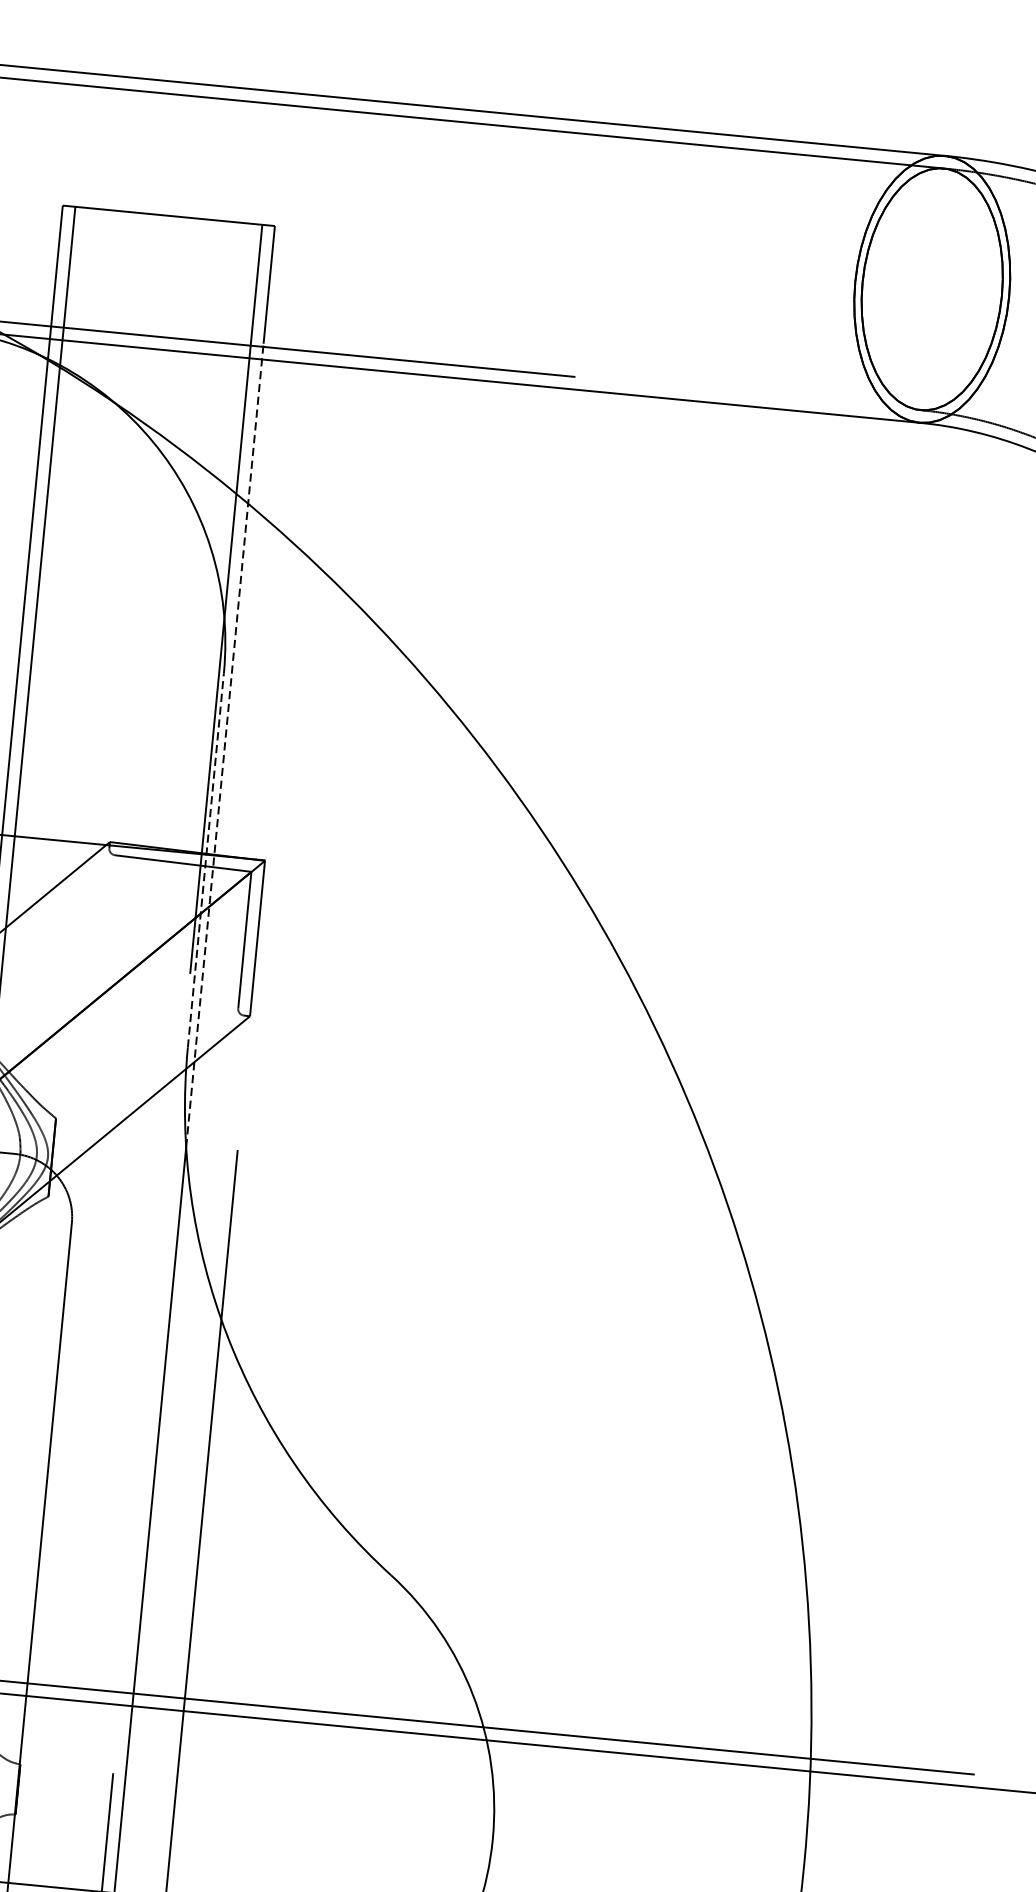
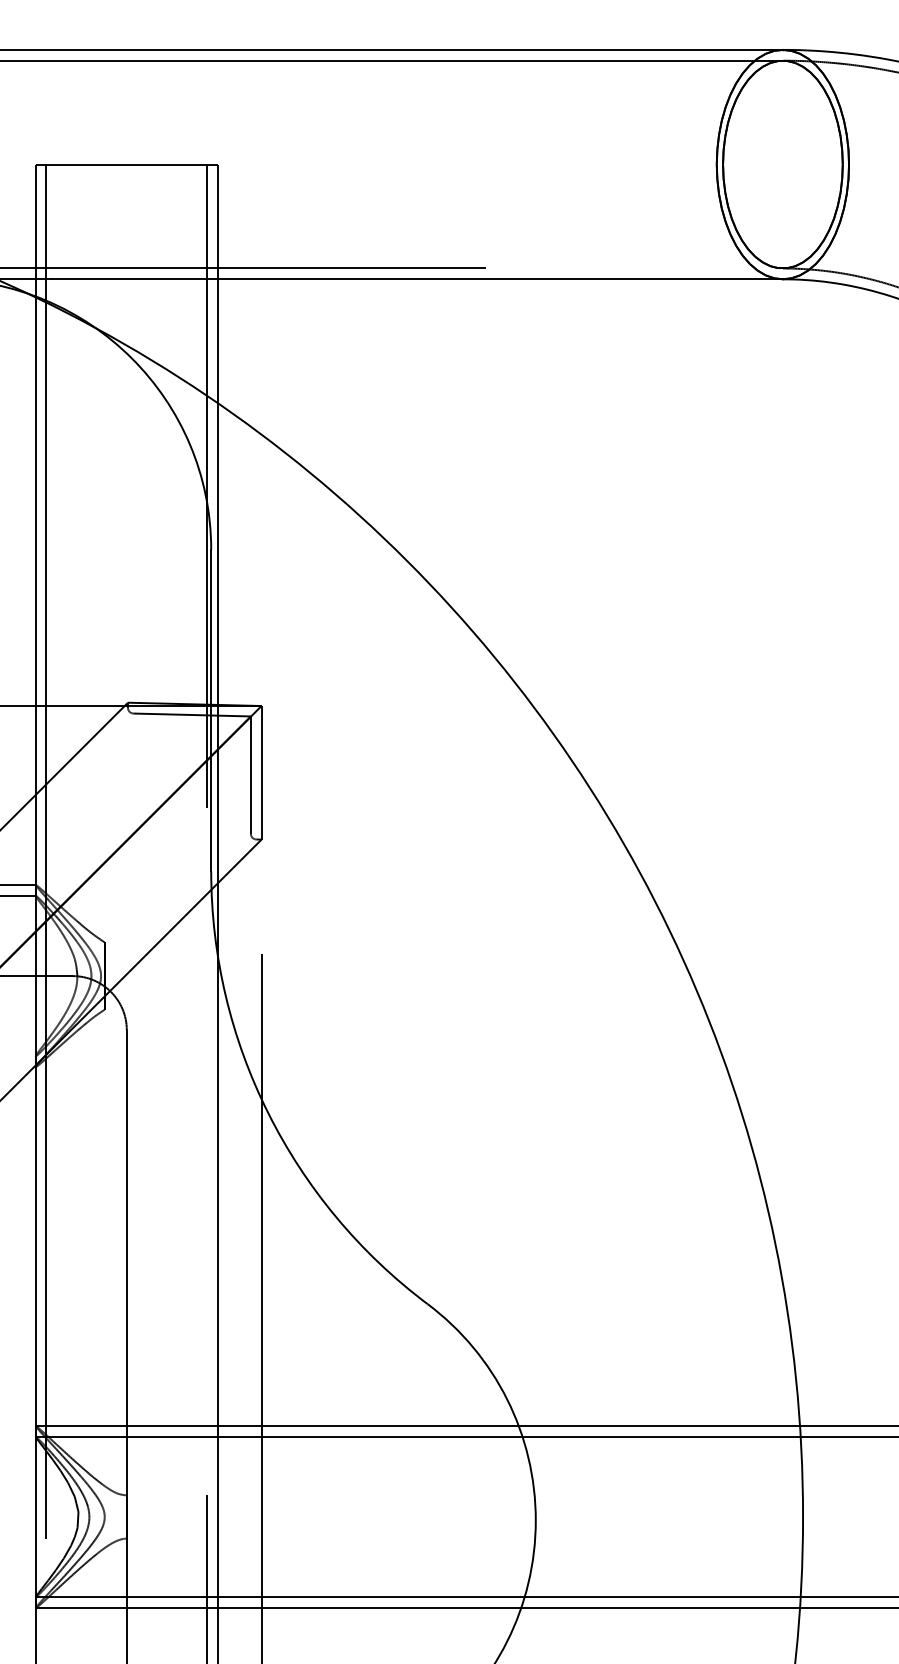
line: (224, 744) -> (217, 610), dashed -> solid
line: (206, 860) -> (211, 710), dashed -> solid

